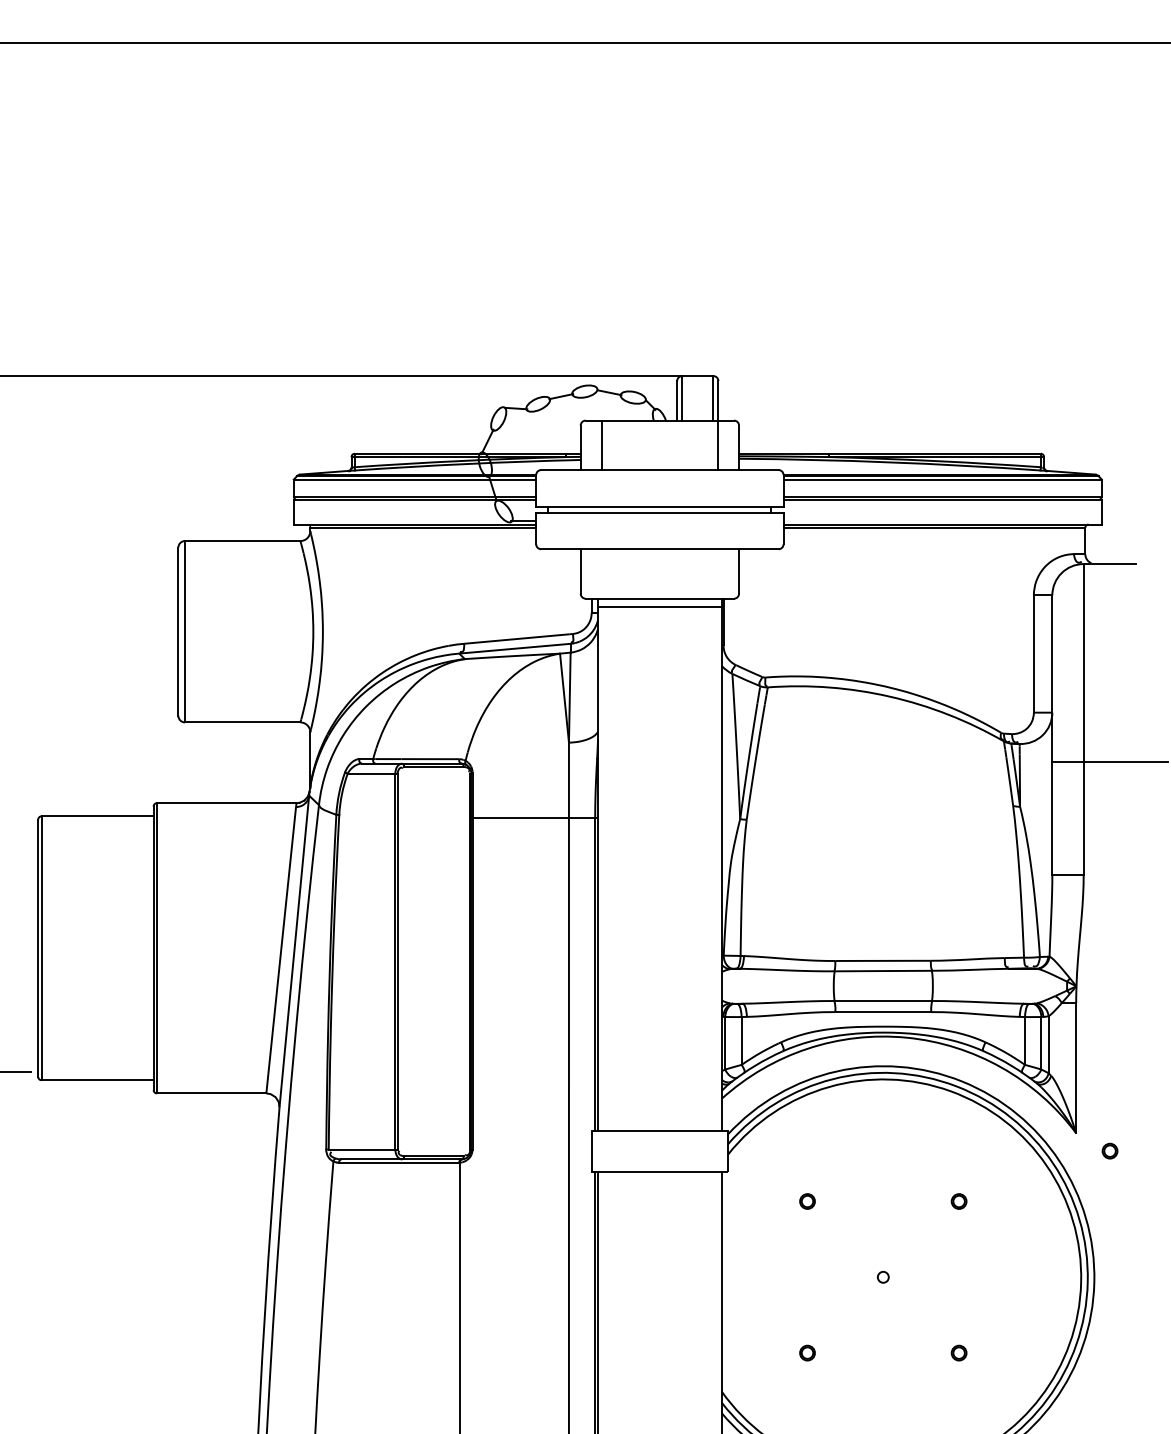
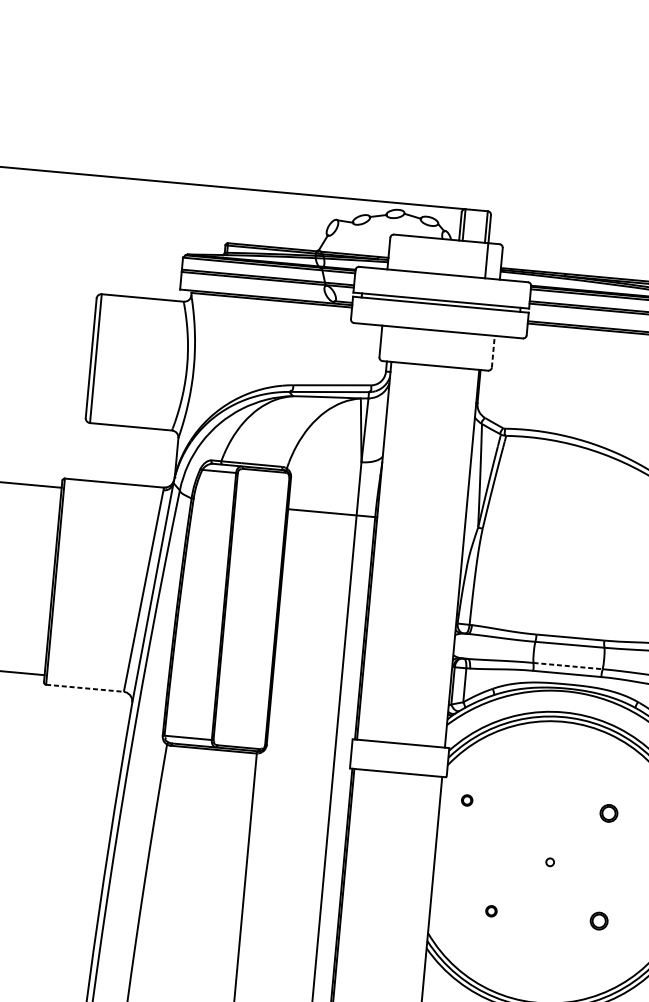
line: (601, 445) -> (403, 253), removed
line: (739, 571) -> (493, 351), solid -> dashed
line: (659, 606) -> (434, 371), removed
line: (883, 1001) -> (568, 666), solid -> dashed
line: (211, 1093) -> (84, 688), solid -> dashed
circle: (807, 1201) -> (467, 800), moved
part: (958, 1201) -> (608, 813), size x1.6
part: (958, 1352) -> (598, 920), size x1.6

